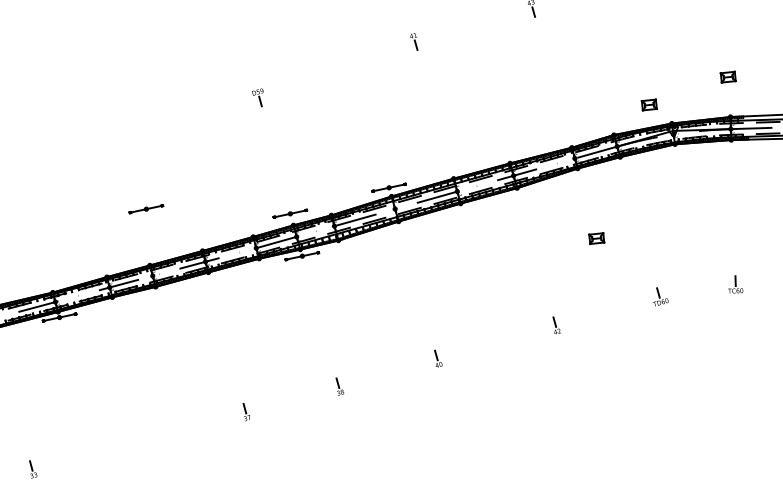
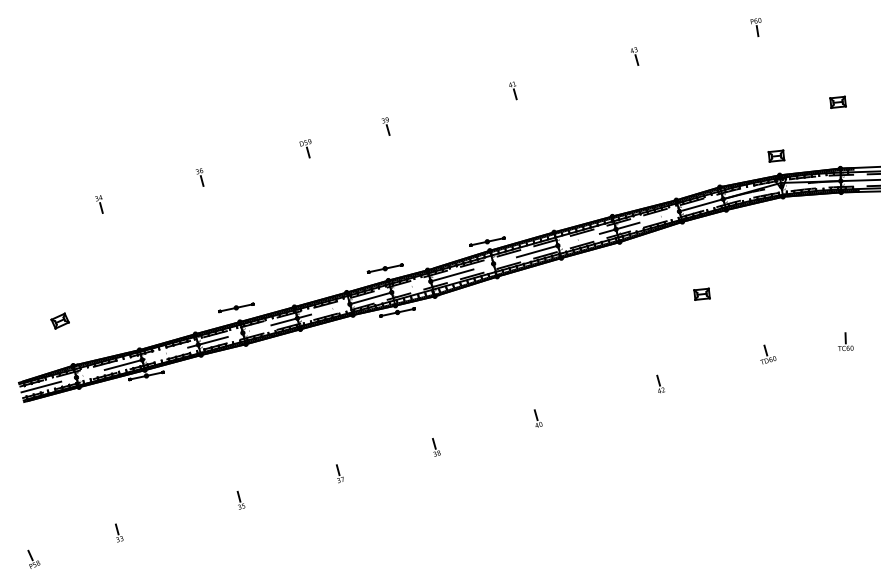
part: (290, 76) -> (385, 126), added
part: (727, 76) -> (837, 101), moved
part: (257, 97) -> (305, 148), moved
part: (649, 104) -> (776, 155), moved
part: (111, 125) -> (200, 177), added
part: (14, 151) -> (99, 204), added
part: (146, 208) -> (236, 307), moved
part: (150, 437) -> (240, 499), added

